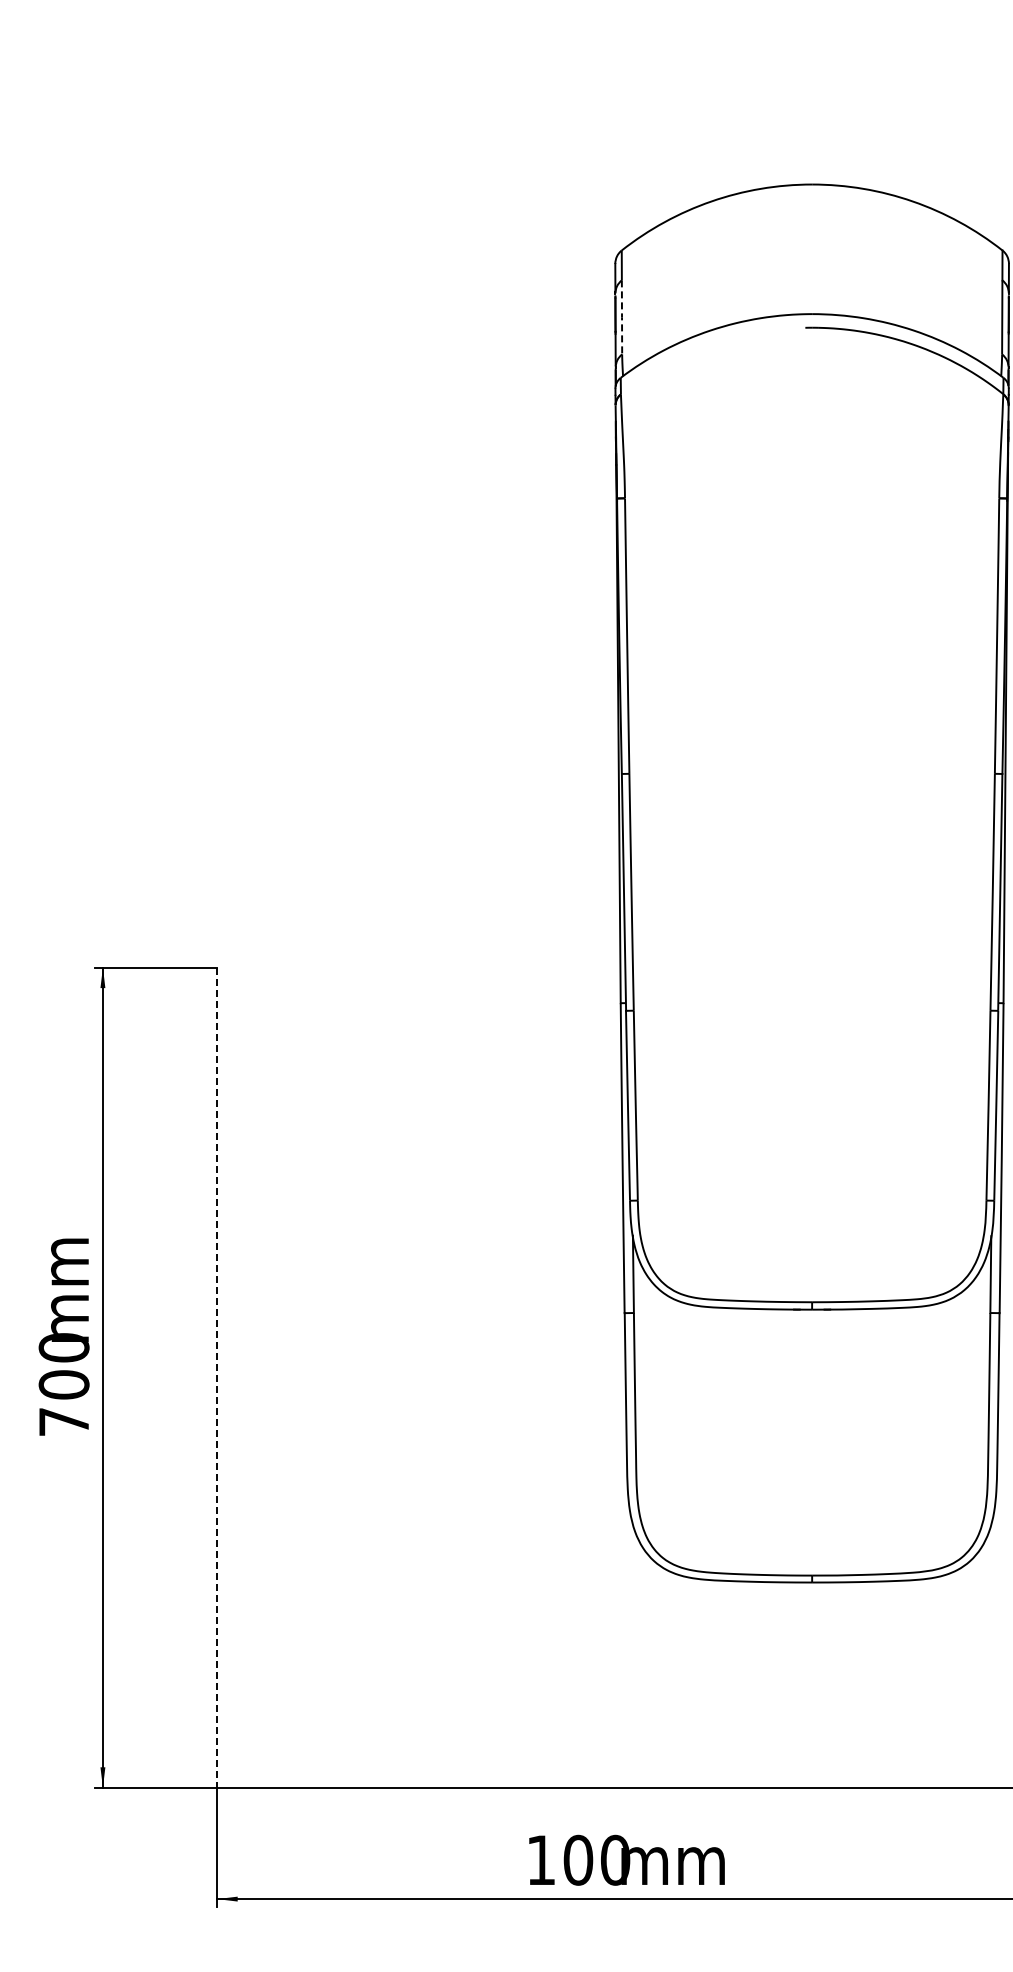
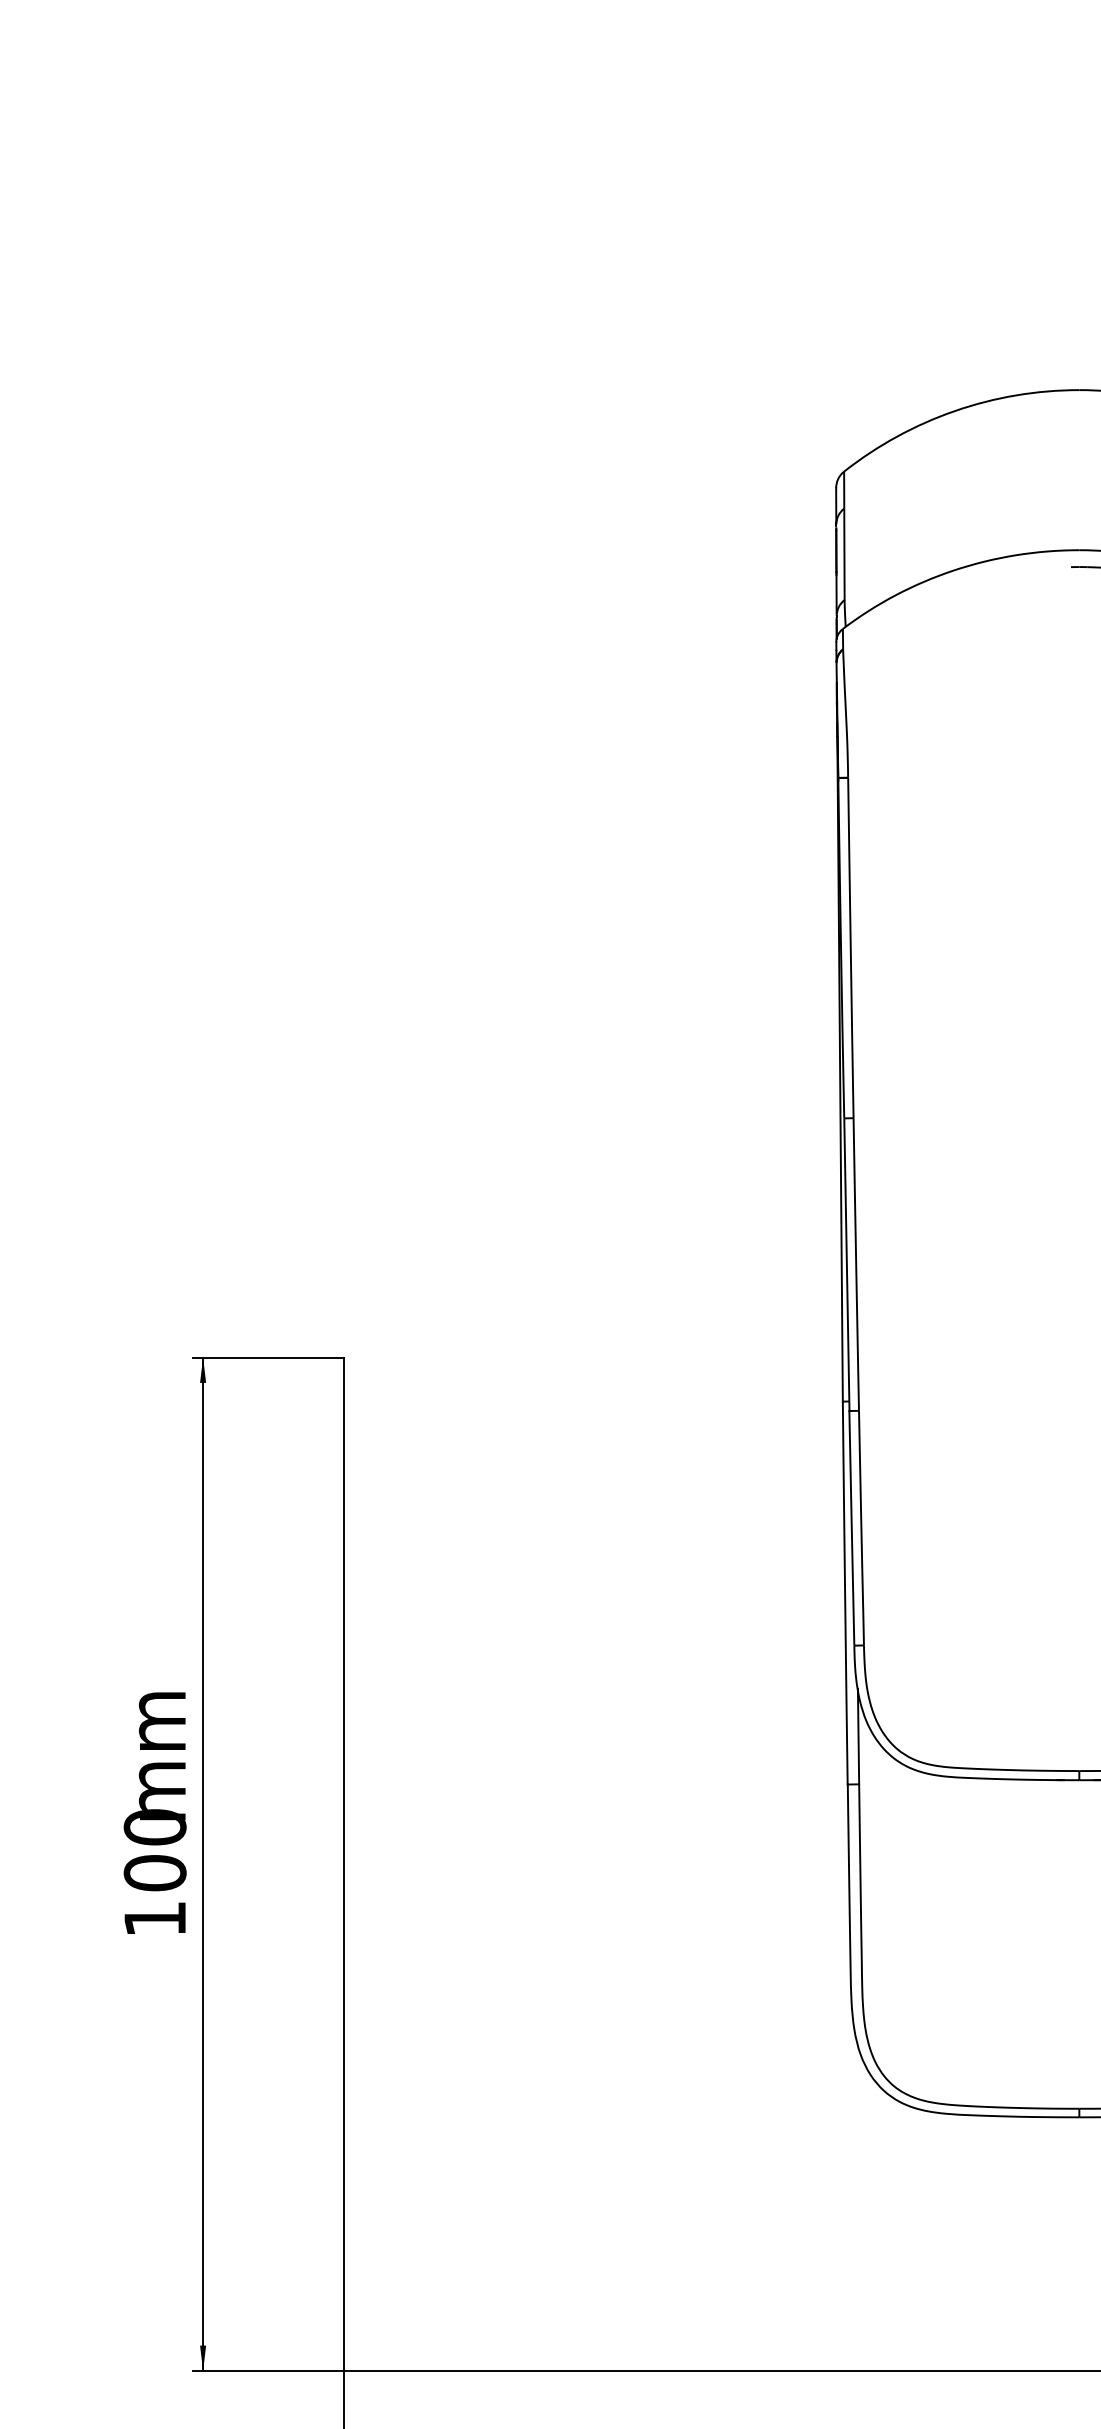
line: (622, 317) -> (845, 554), dashed -> solid
line: (217, 1378) -> (344, 1865), dashed -> solid
text: (63, 1421) -> (154, 1918), 700 -> 100

